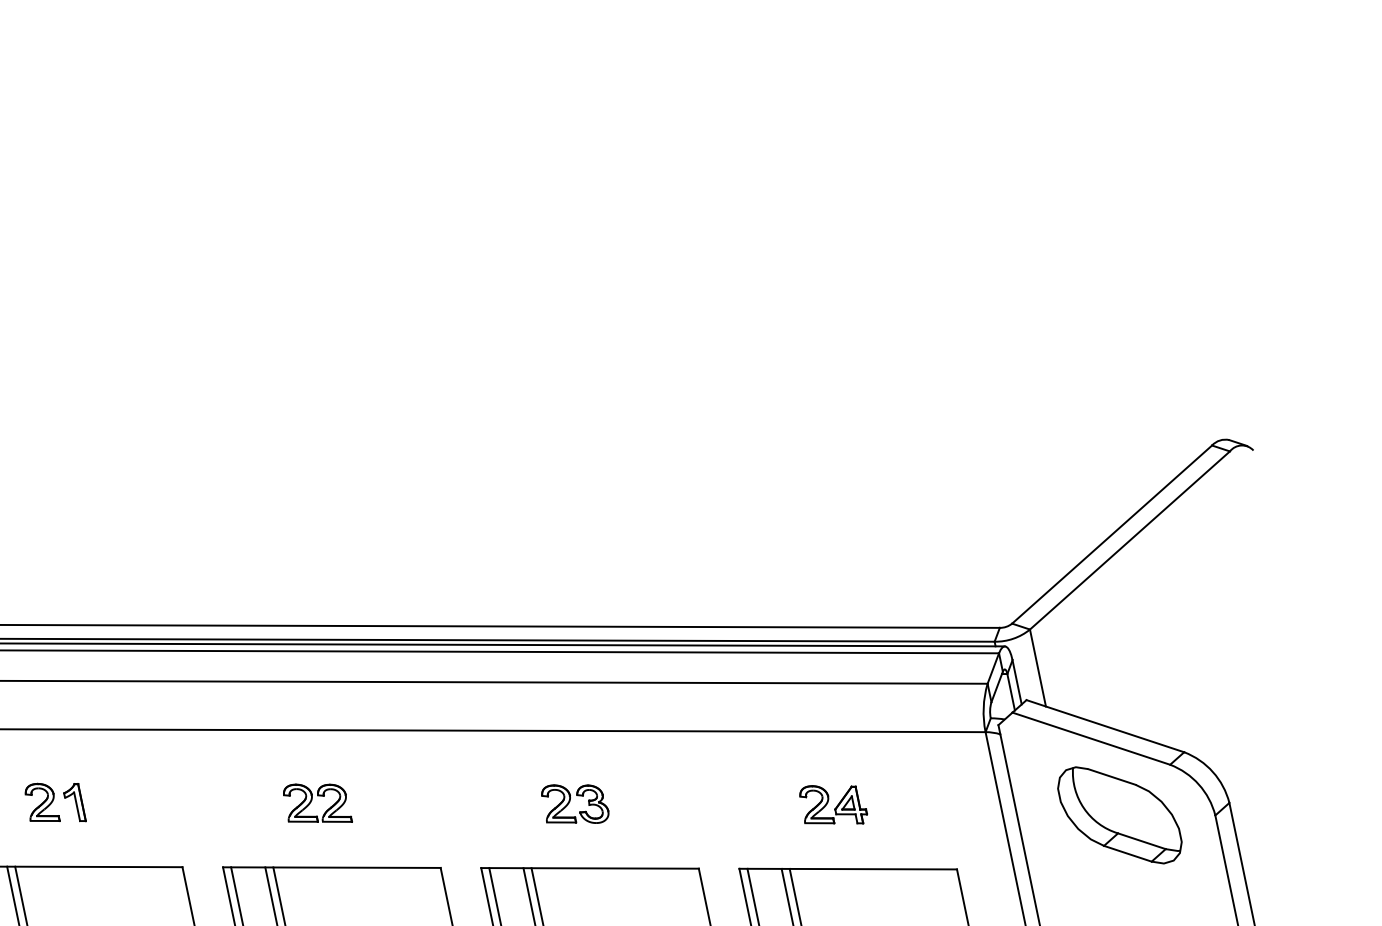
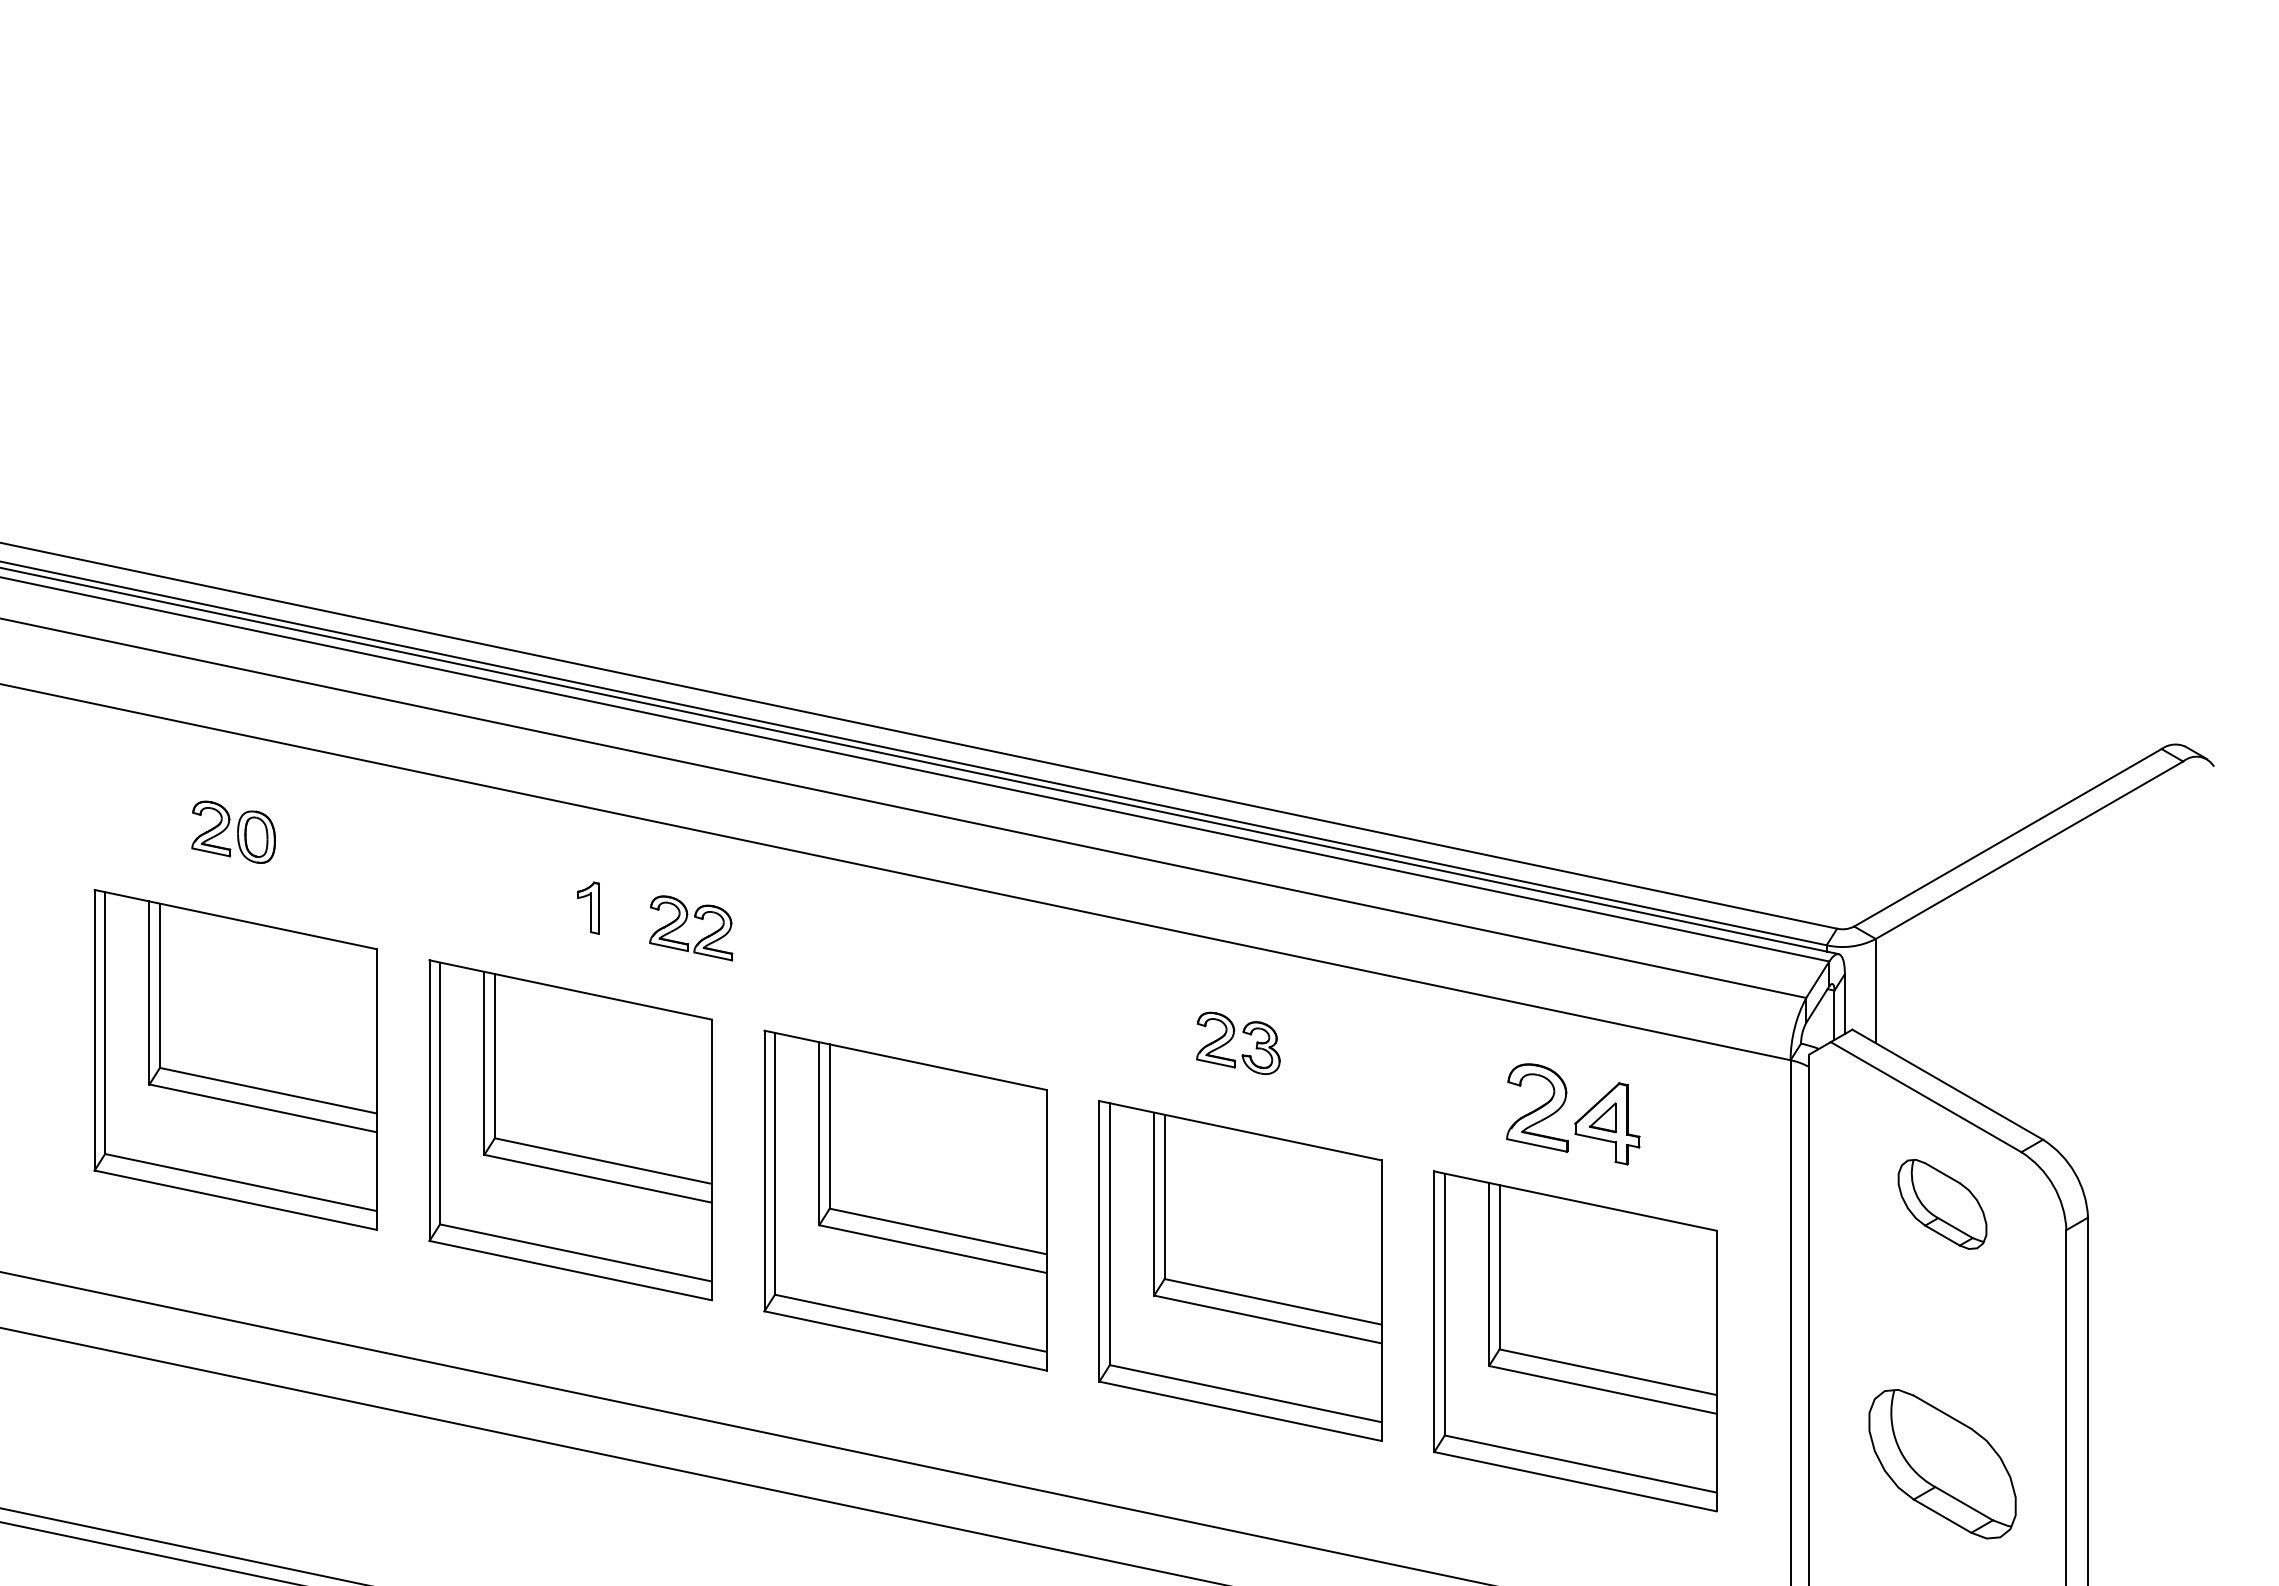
part: (311, 801) -> (685, 922), moved
part: (41, 803) -> (546, 899), removed
part: (833, 805) -> (1573, 1114), size x1.6
part: (1119, 815) -> (1942, 1204), size x0.6

